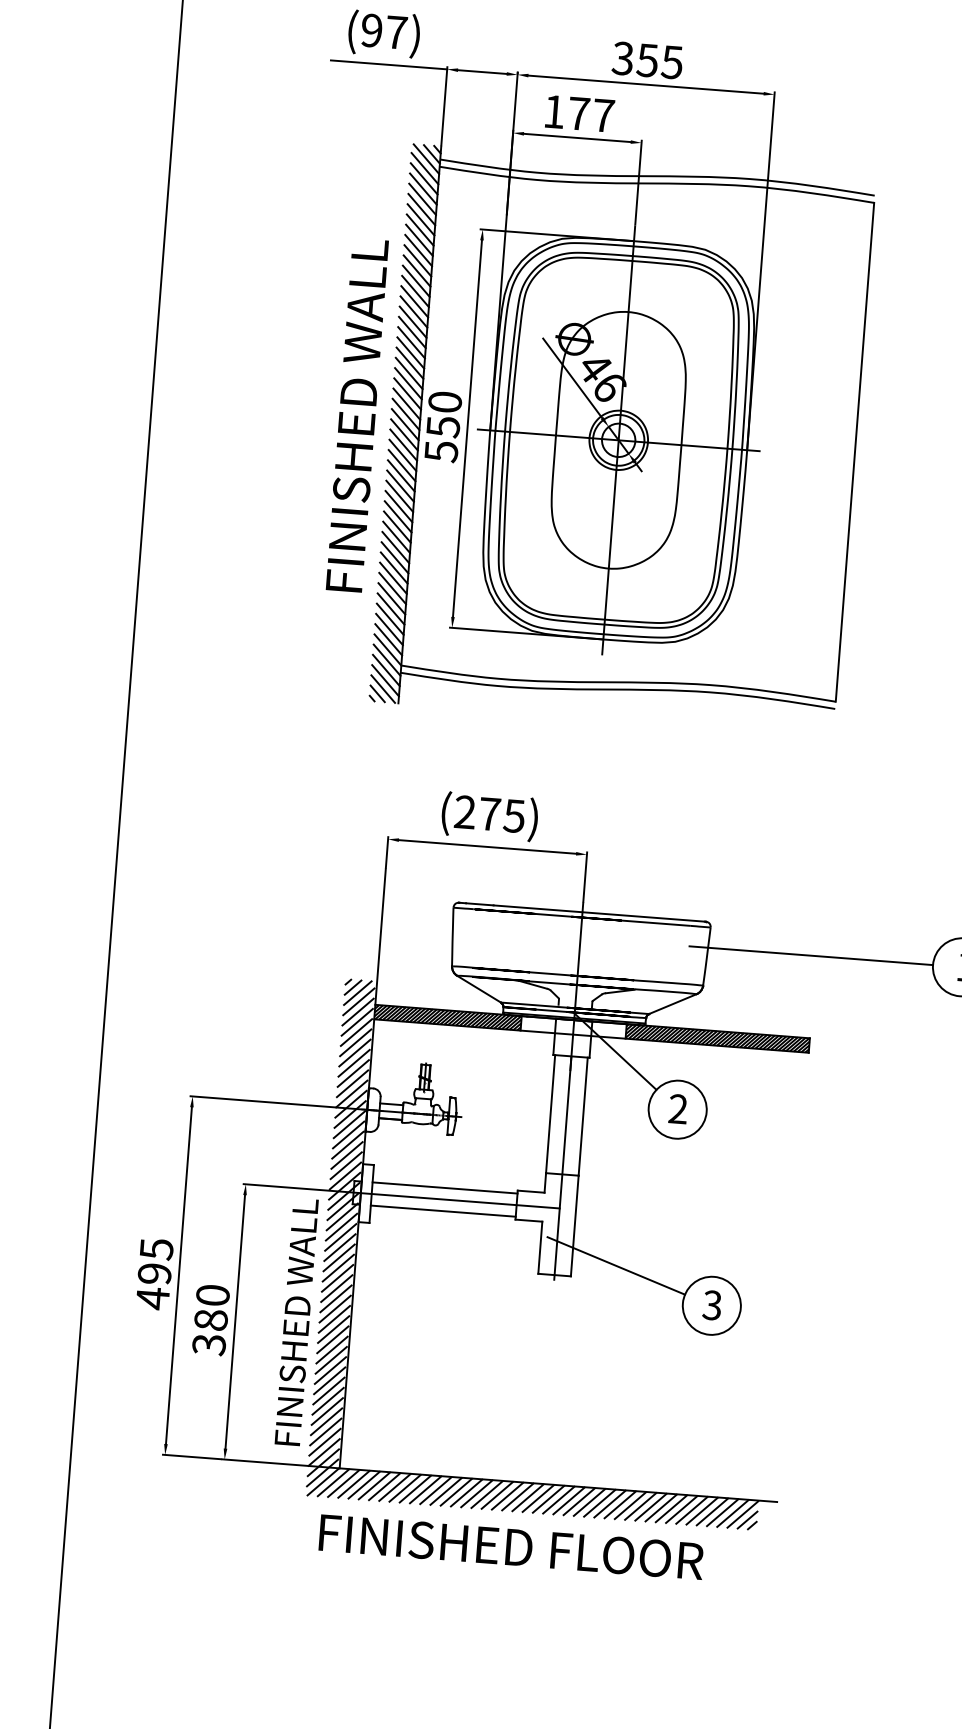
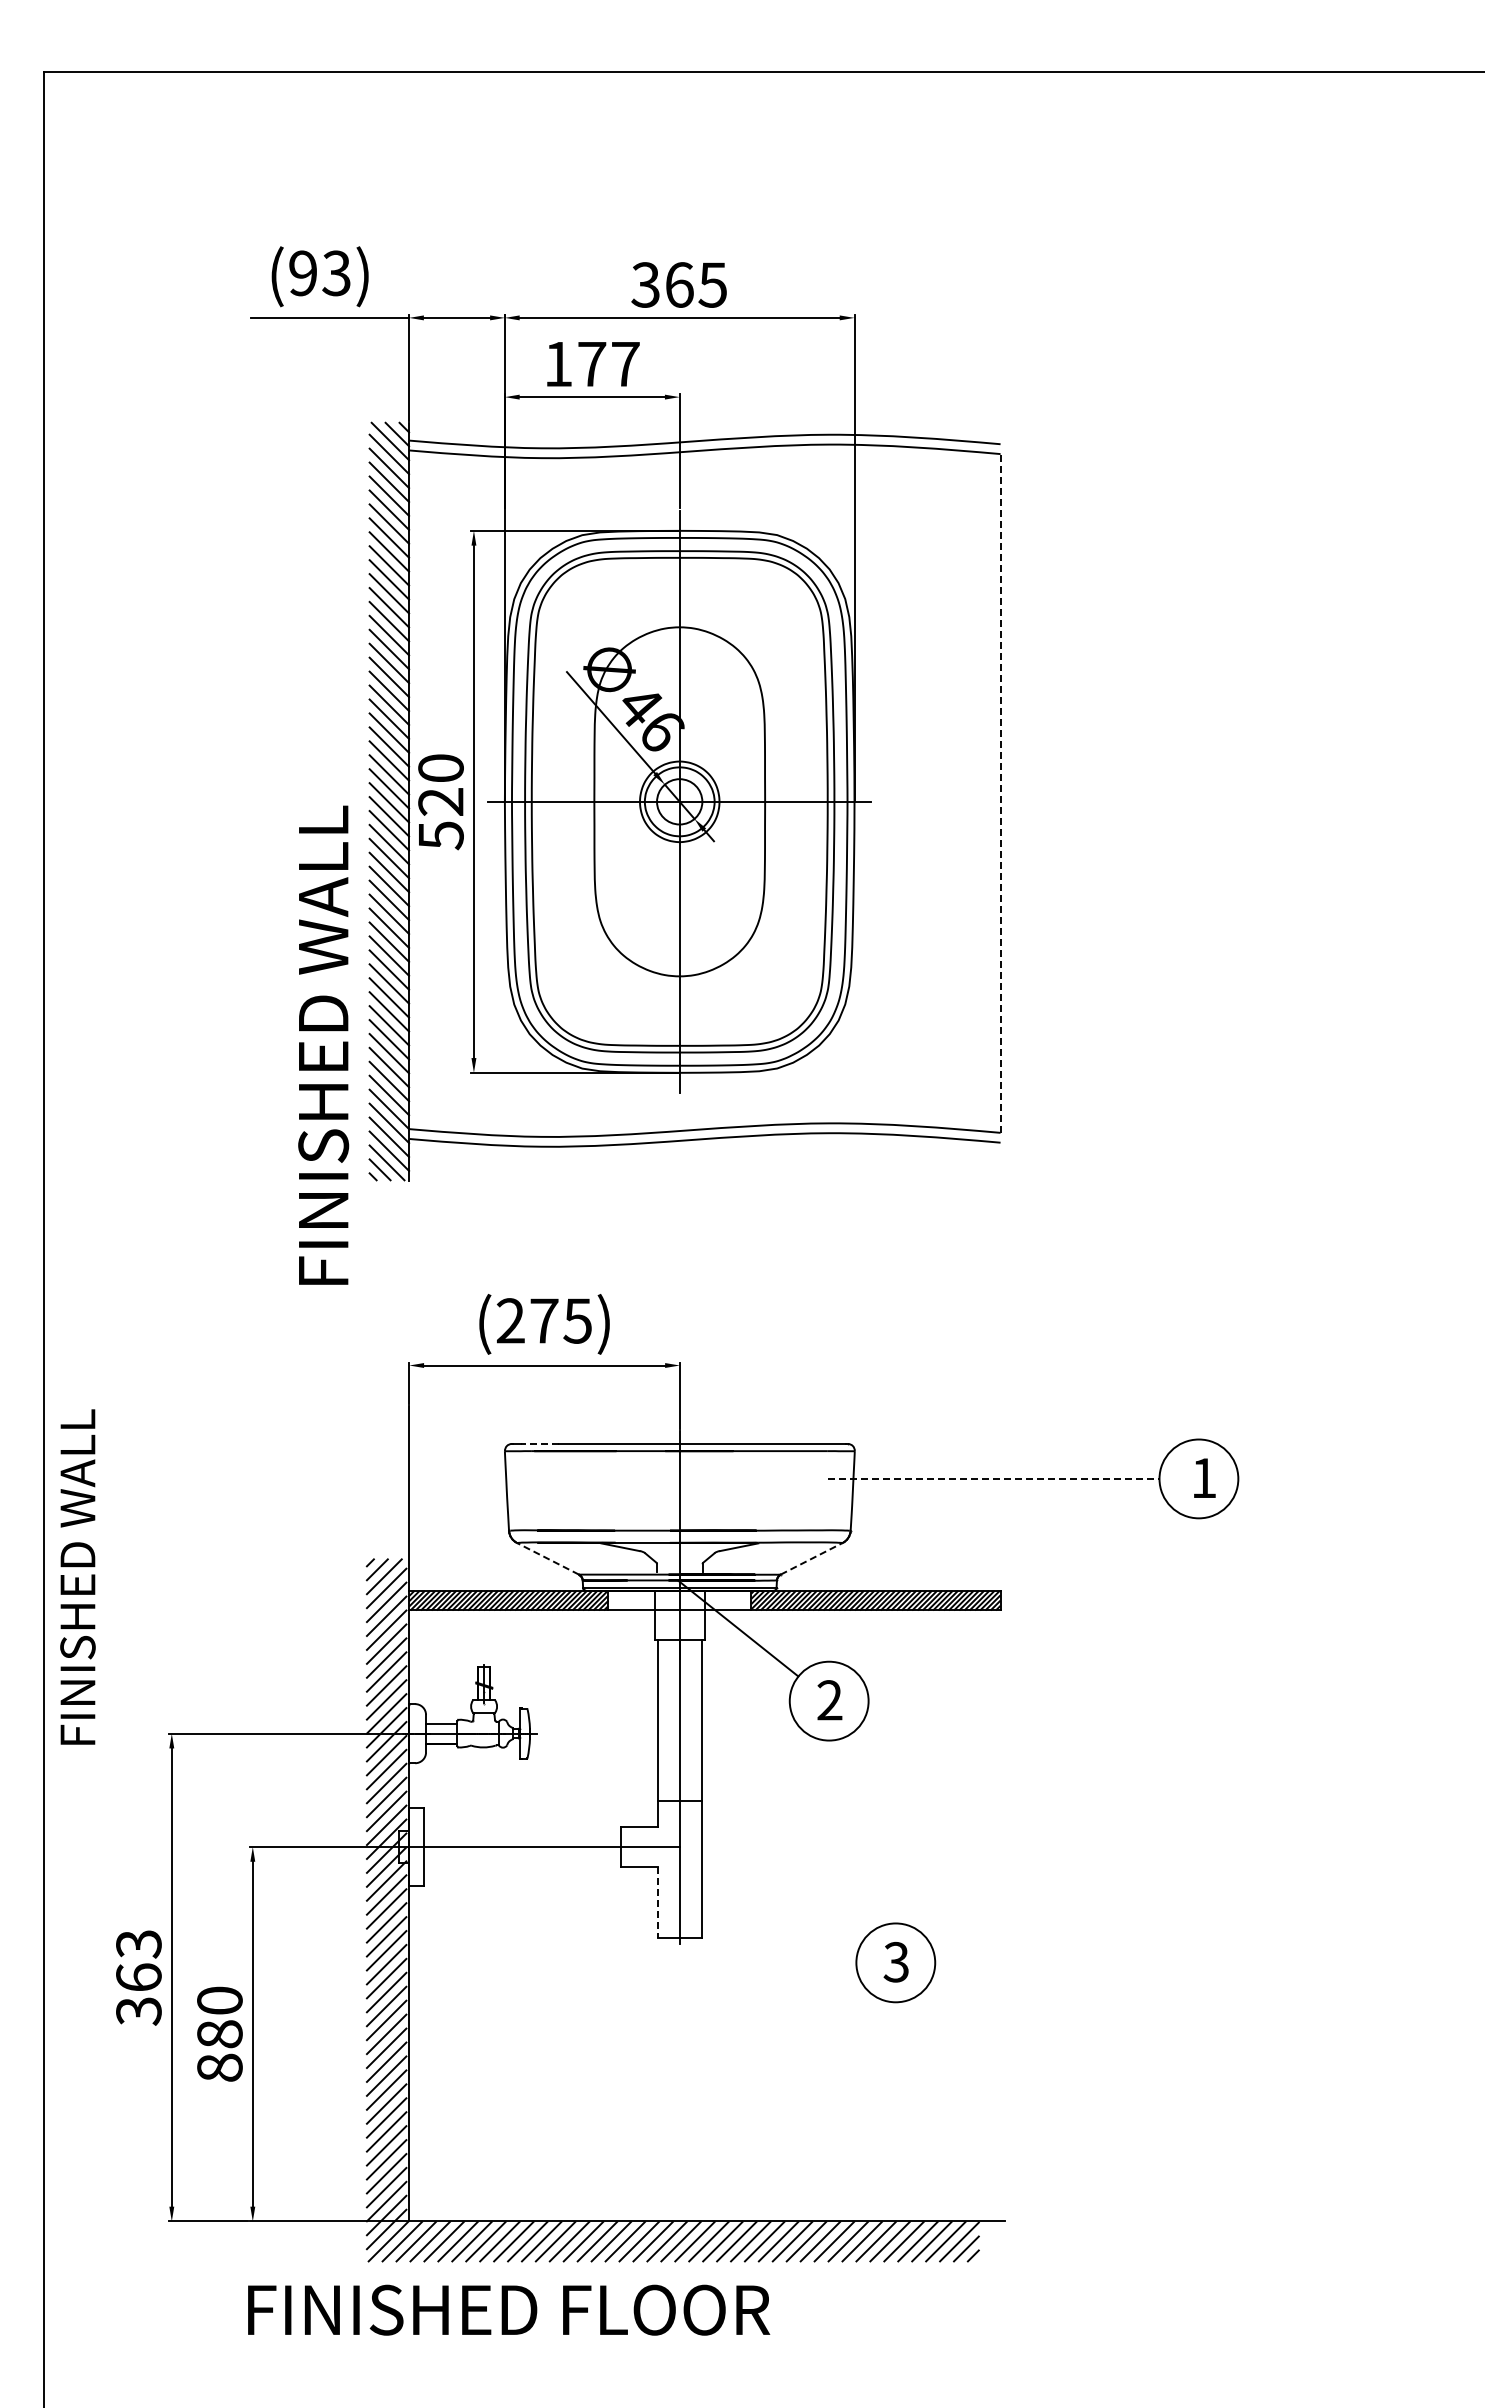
text: (396, 32) -> (336, 273), (97) -> (93)
text: (647, 60) -> (678, 284), 355 -> 365
text: (357, 414) -> (323, 1044), moved
text: (442, 427) -> (440, 802), 550 -> 520
line: (854, 451) -> (1000, 792), solid -> dashed
line: (480, 904) -> (540, 1443), solid -> dashed
line: (811, 955) -> (993, 1478), solid -> dashed
line: (479, 989) -> (548, 1558), solid -> dashed
line: (672, 1003) -> (811, 1558), solid -> dashed
line: (444, 1188) -> (522, 1831), removed
line: (443, 1210) -> (522, 1862), removed
line: (540, 1247) -> (657, 1902), solid -> dashed
line: (616, 1265) -> (762, 1918), removed
text: (154, 1274) -> (138, 1978), 495 -> 363
text: (296, 1321) -> (77, 1576), moved
text: (208, 1344) -> (219, 2067), 380 -> 880
text: (511, 1546) -> (509, 2309), moved

